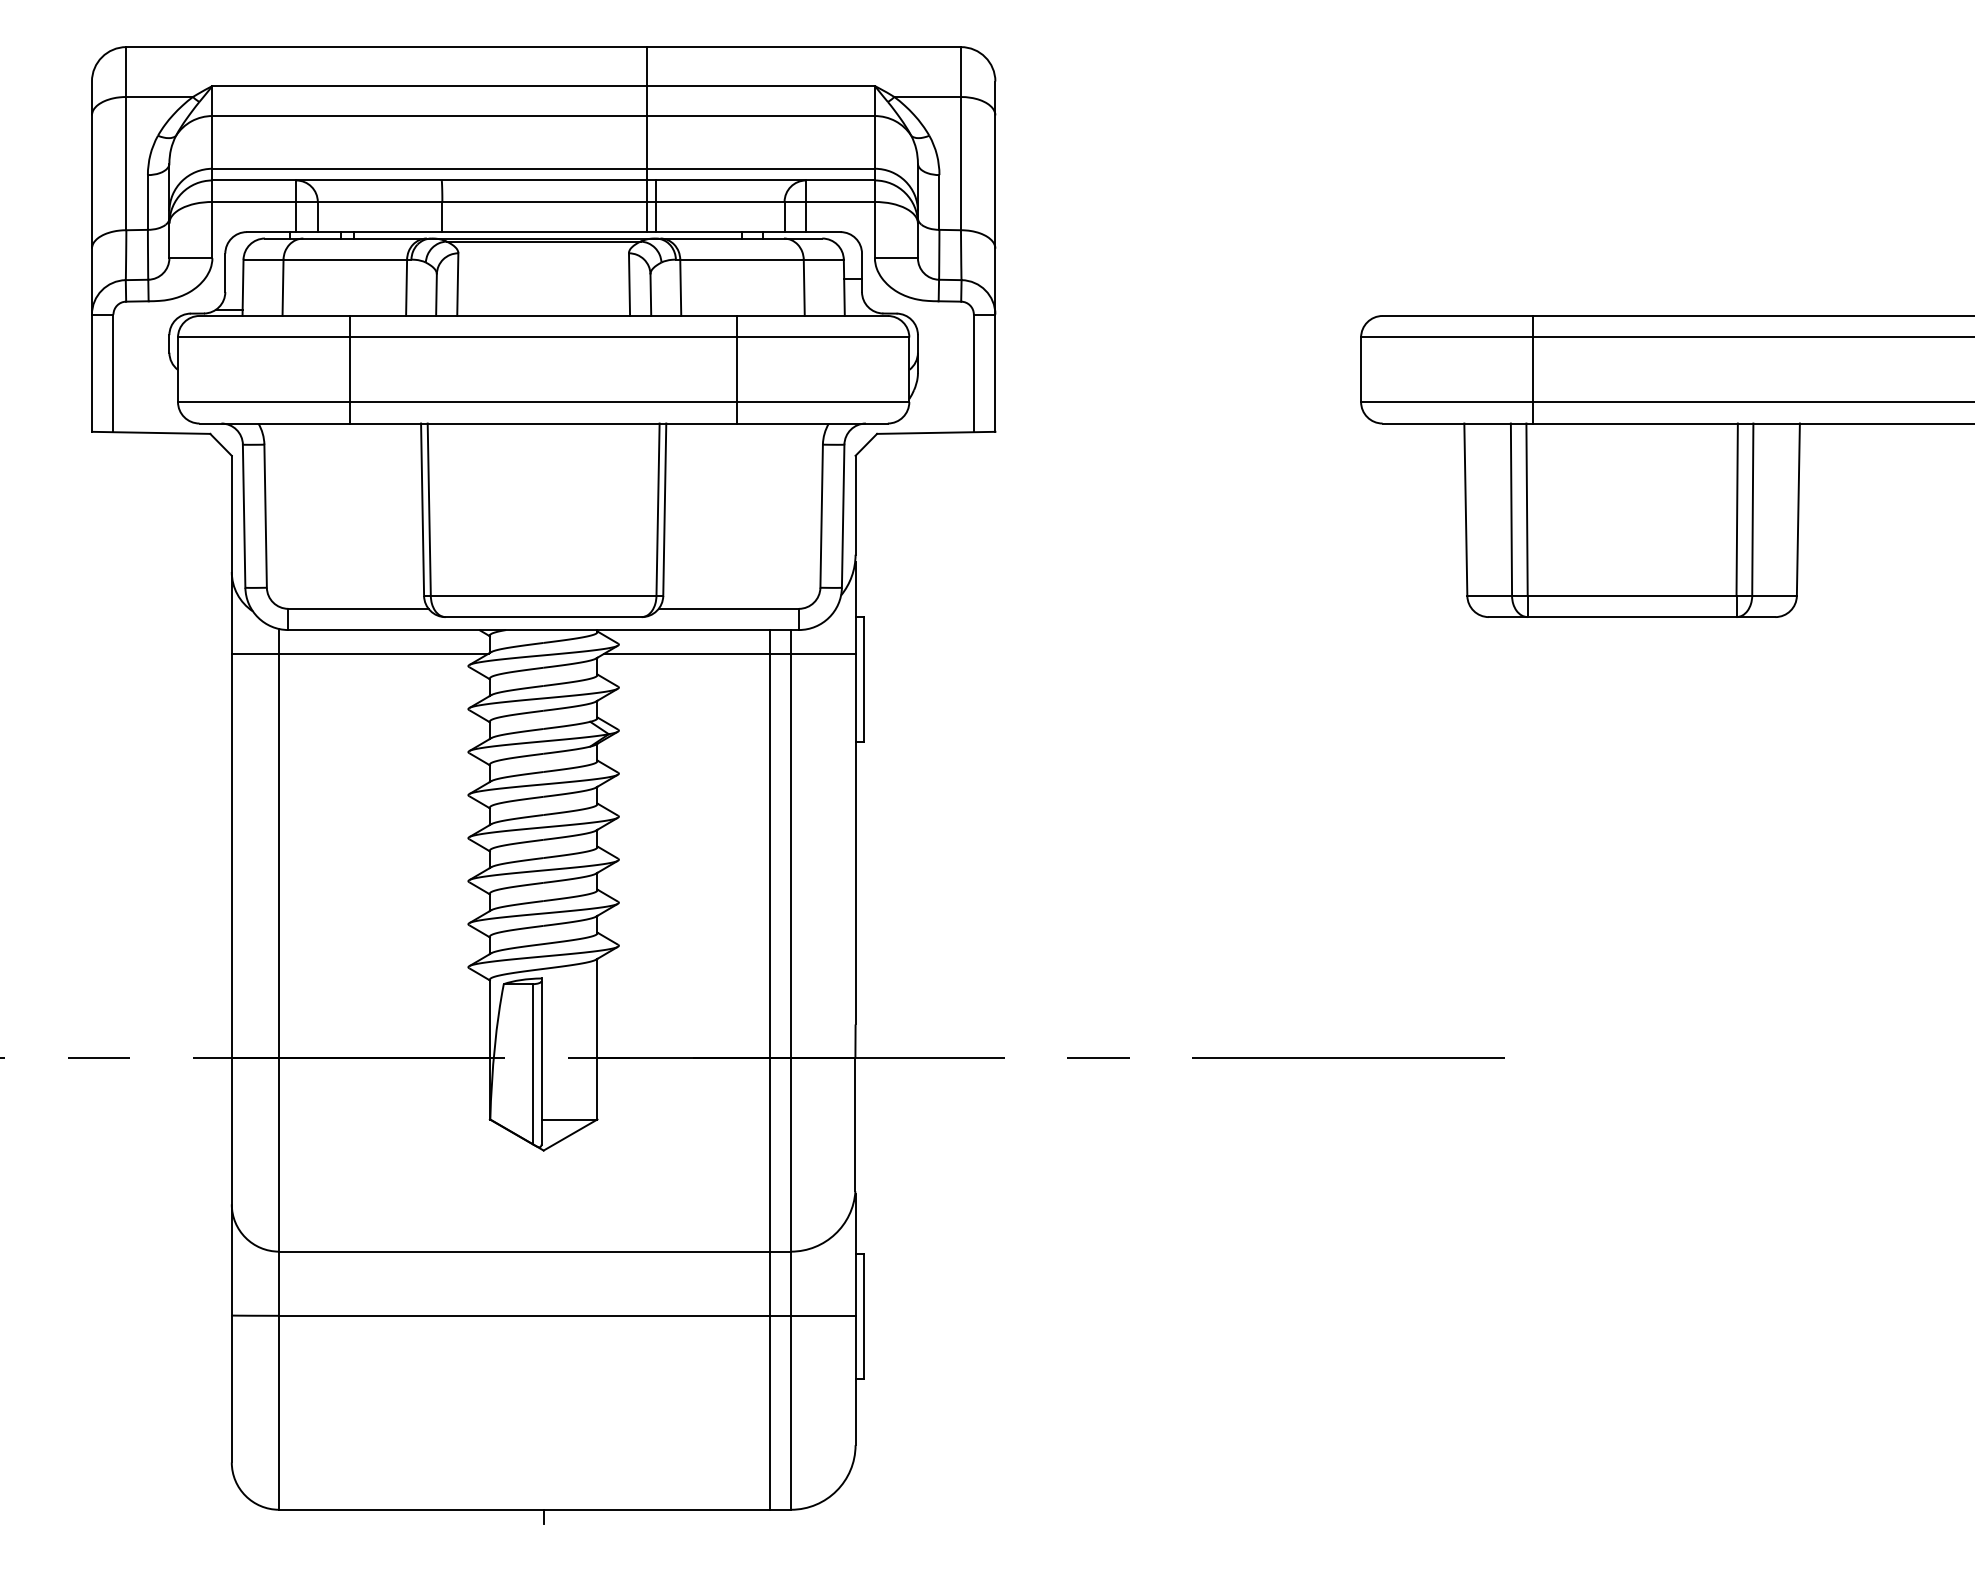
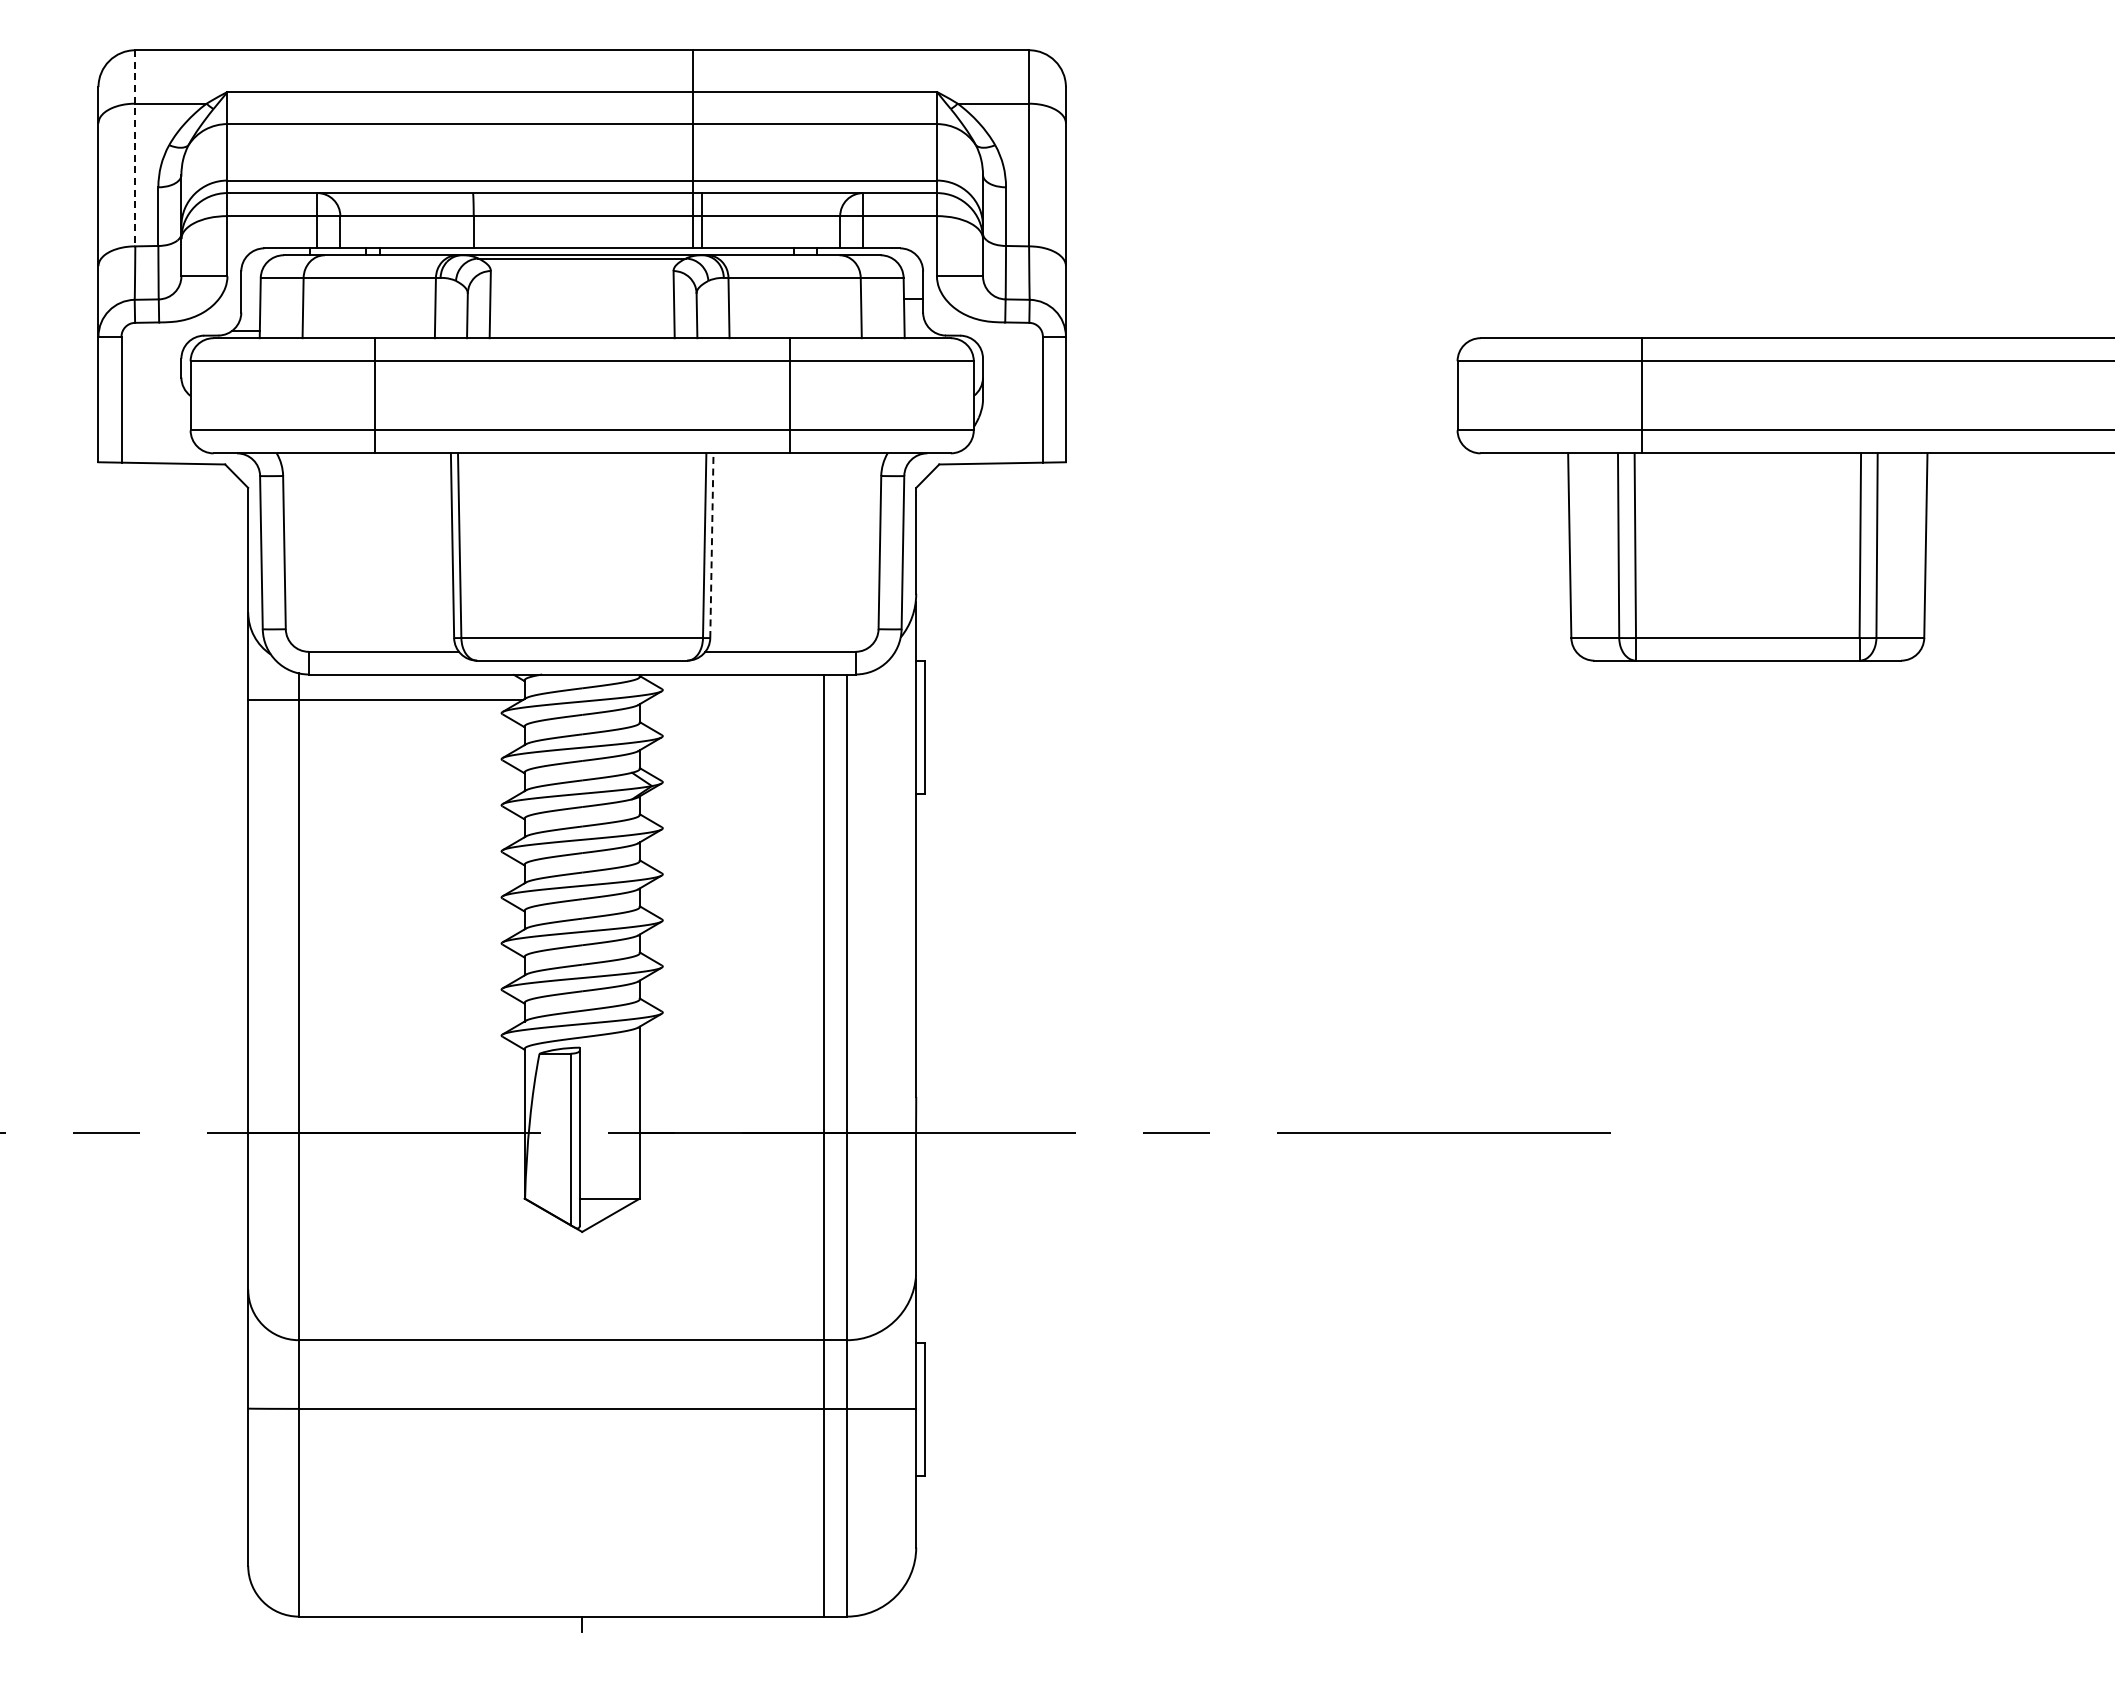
line: (126, 138) -> (135, 148), solid -> dashed
line: (664, 509) -> (711, 545), solid -> dashed
line: (729, 653) -> (781, 699), removed

